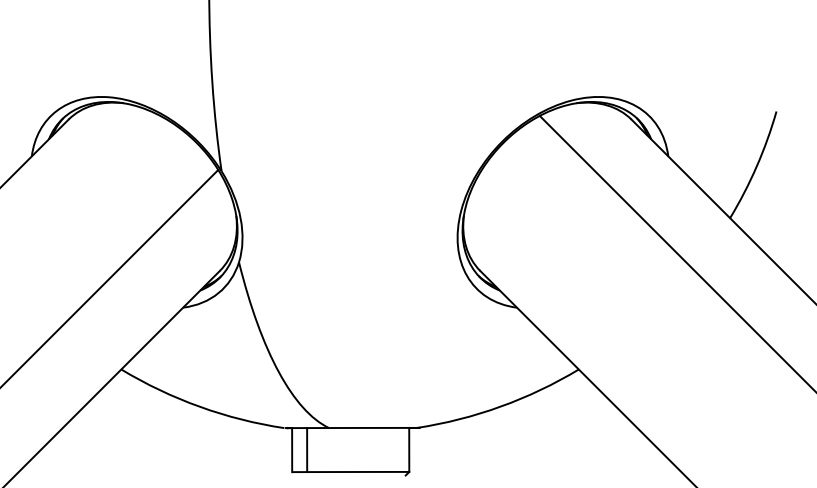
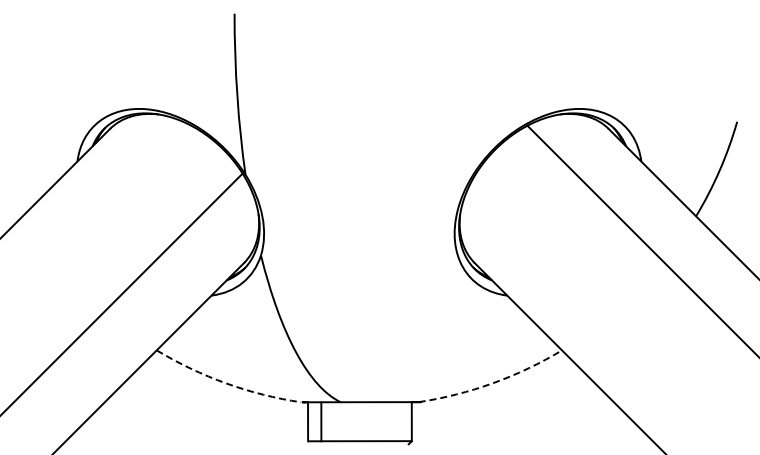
arc: (200, 406) -> (226, 383), solid -> dashed
arc: (500, 406) -> (492, 383), solid -> dashed

